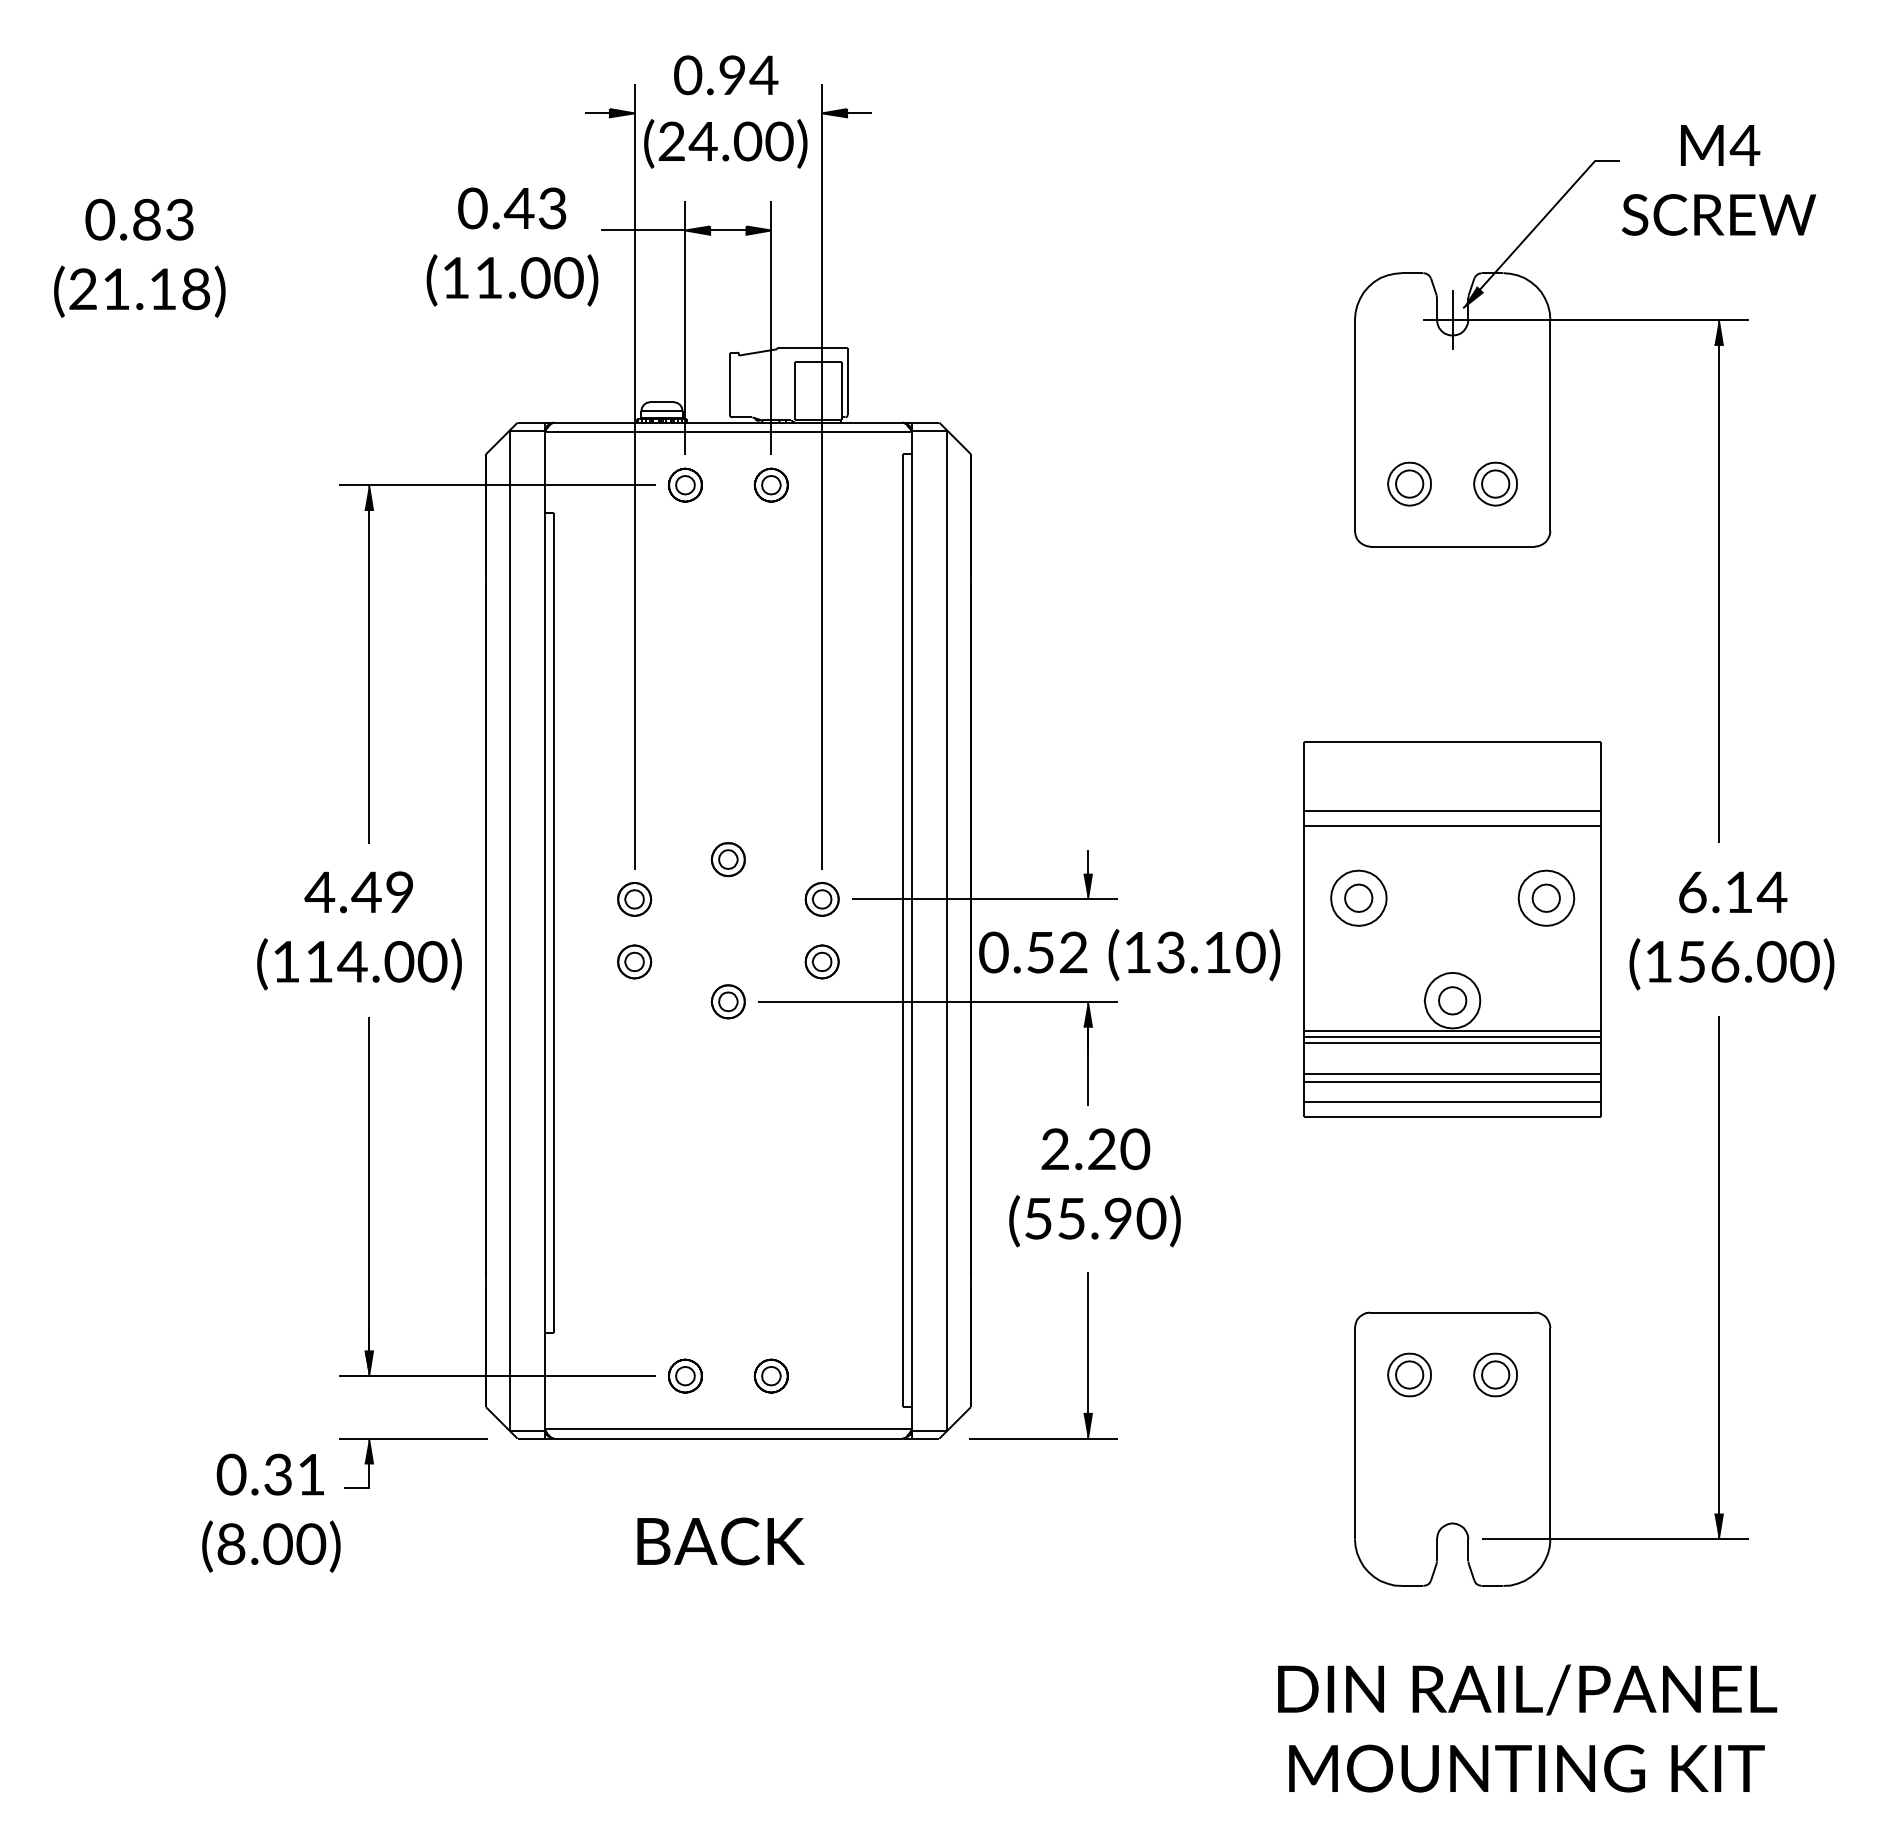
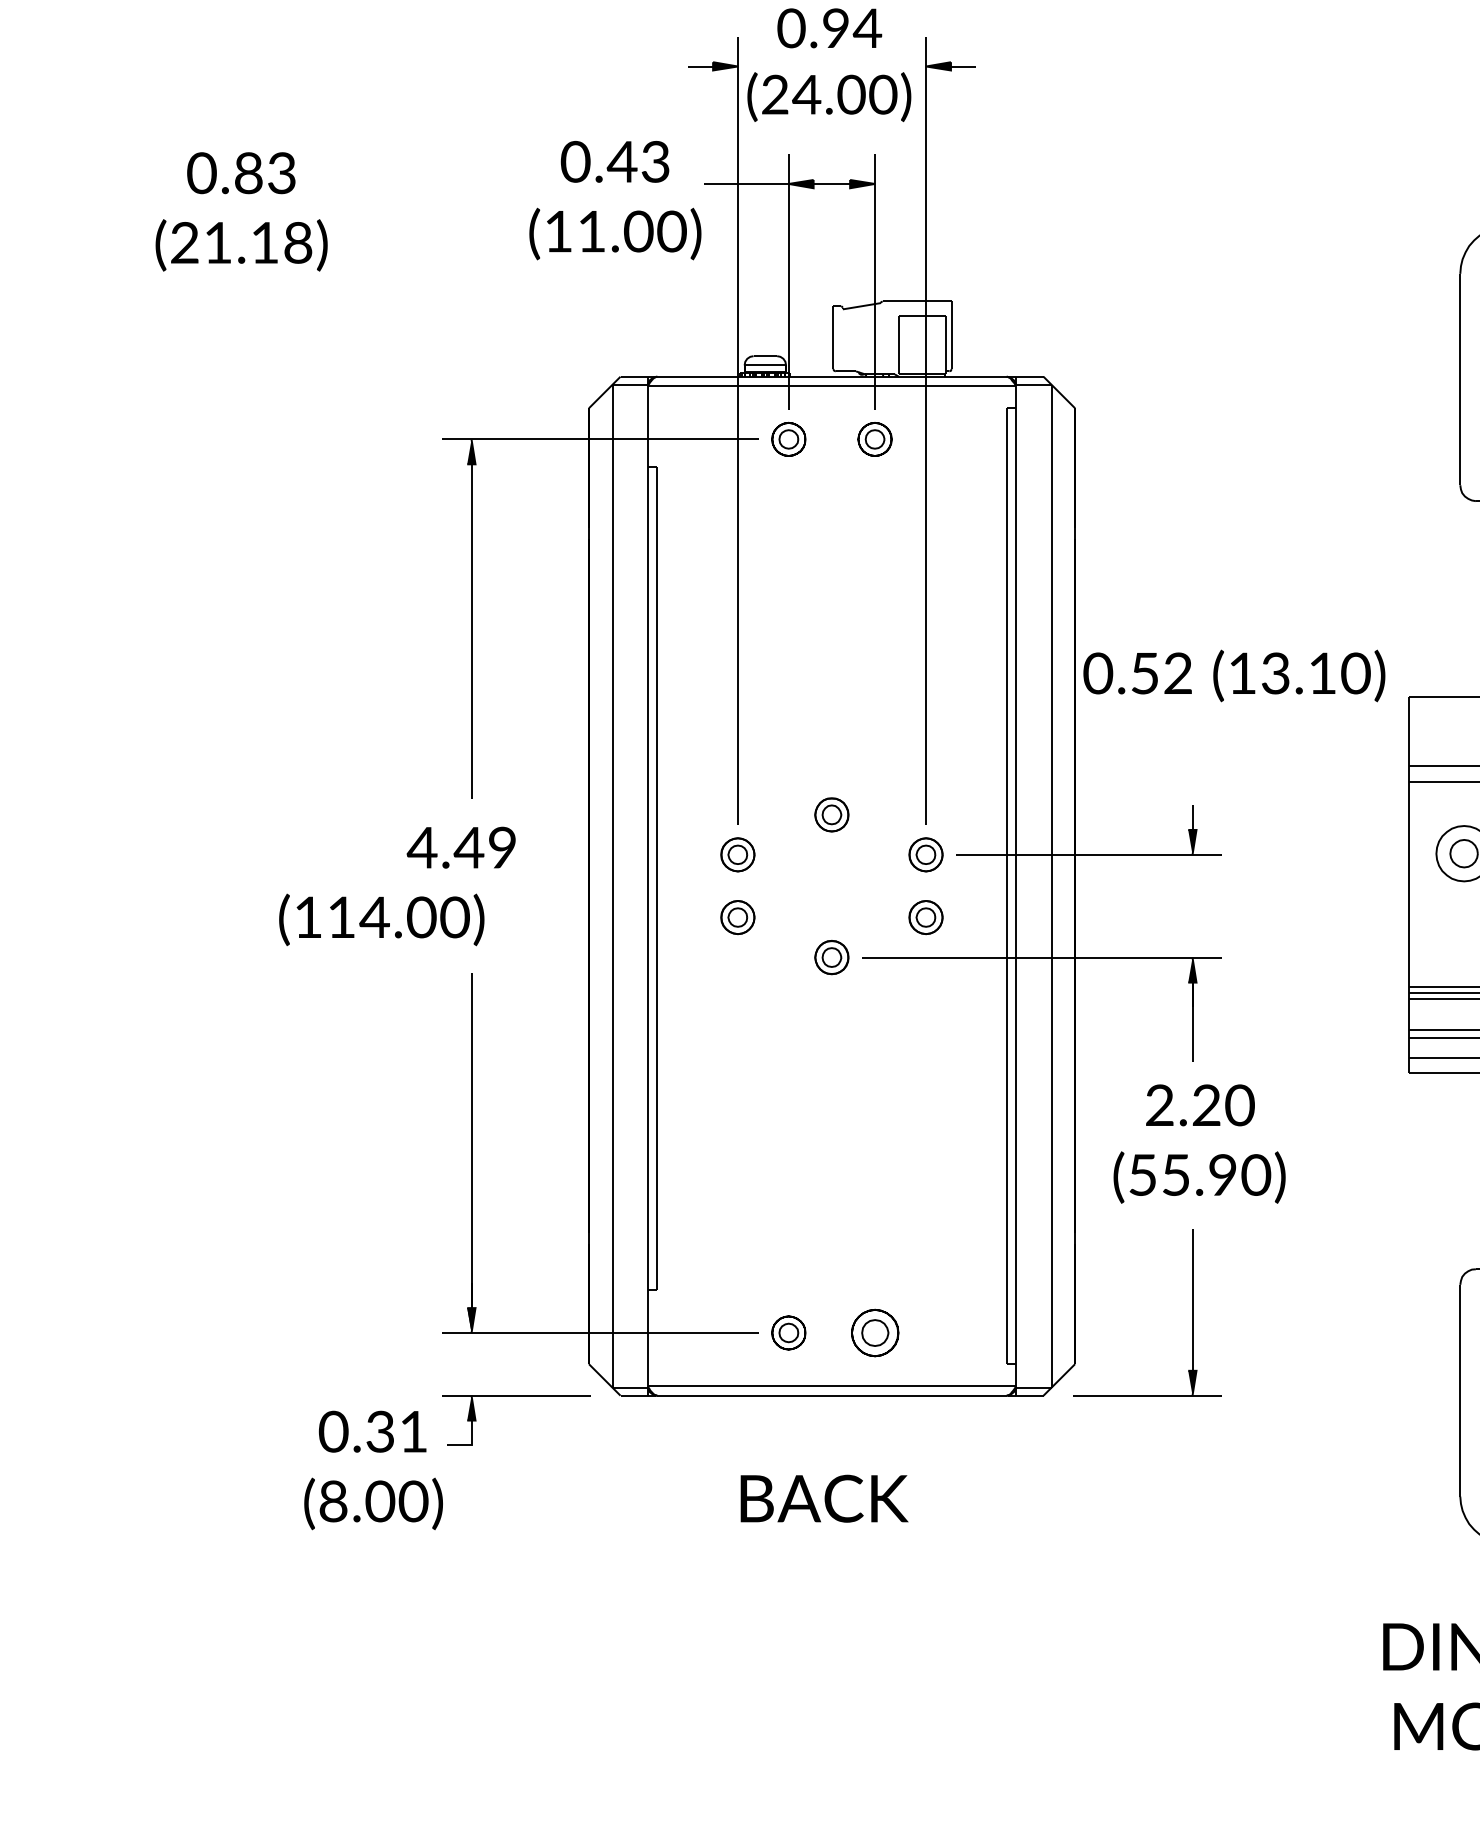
text: (1129, 955) -> (1234, 676), moved
text: (359, 964) -> (381, 920), moved
part: (770, 1375) -> (874, 1332), size x1.4

